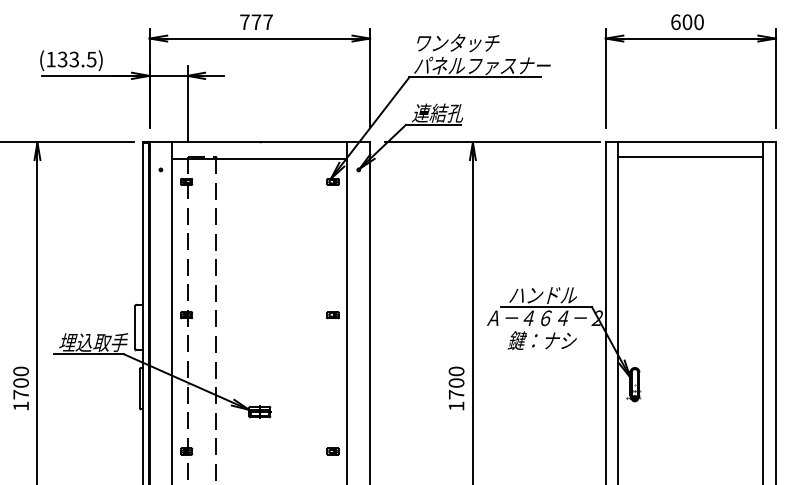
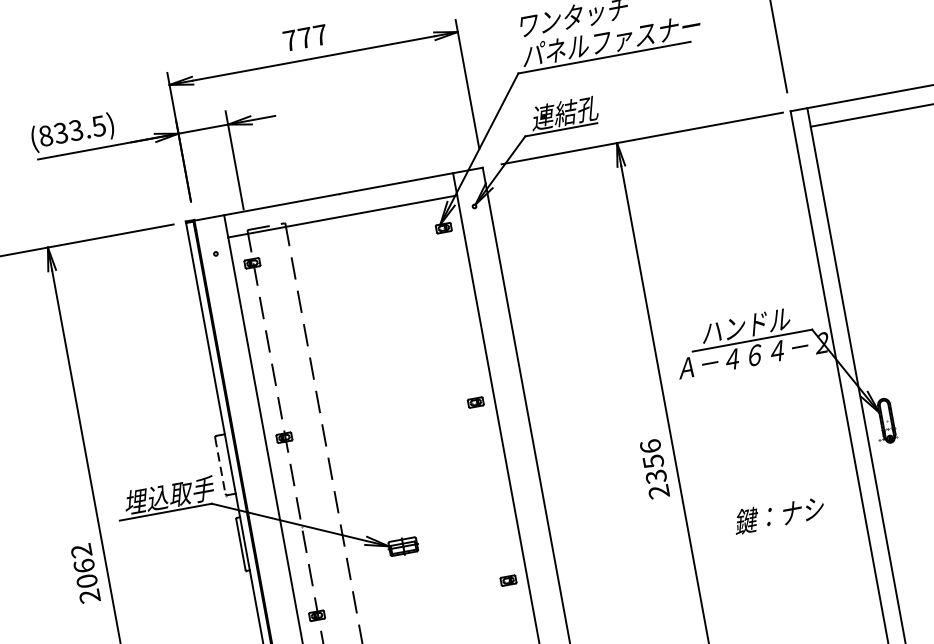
text: (50, 59) -> (45, 136), (133.5) -> (833.5)
line: (135, 327) -> (220, 465), solid -> dashed
text: (541, 340) -> (778, 514), moved
text: (20, 388) -> (84, 573), 1700 -> 2062
text: (456, 388) -> (654, 468), 1700 -> 2356

